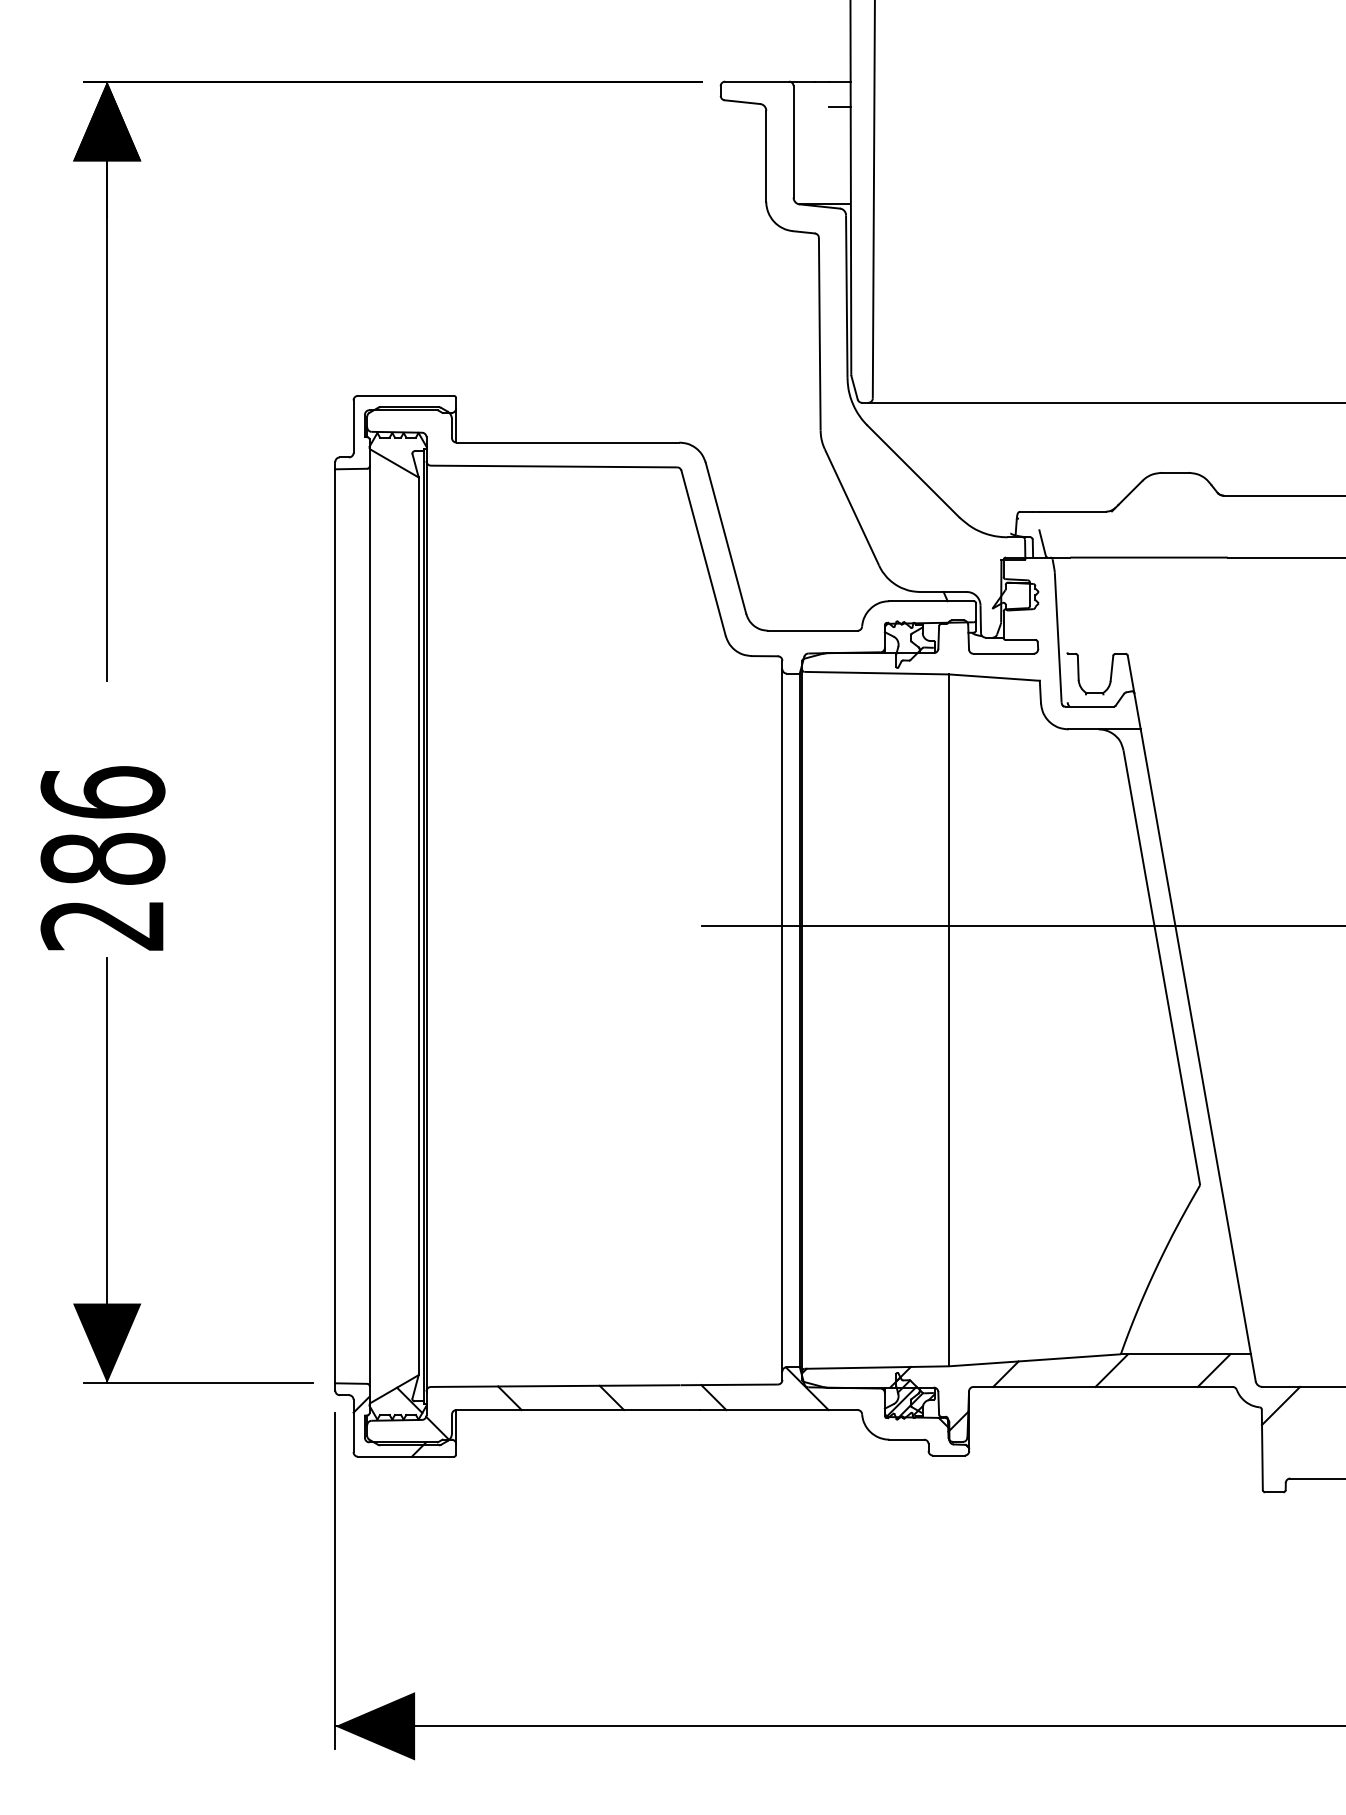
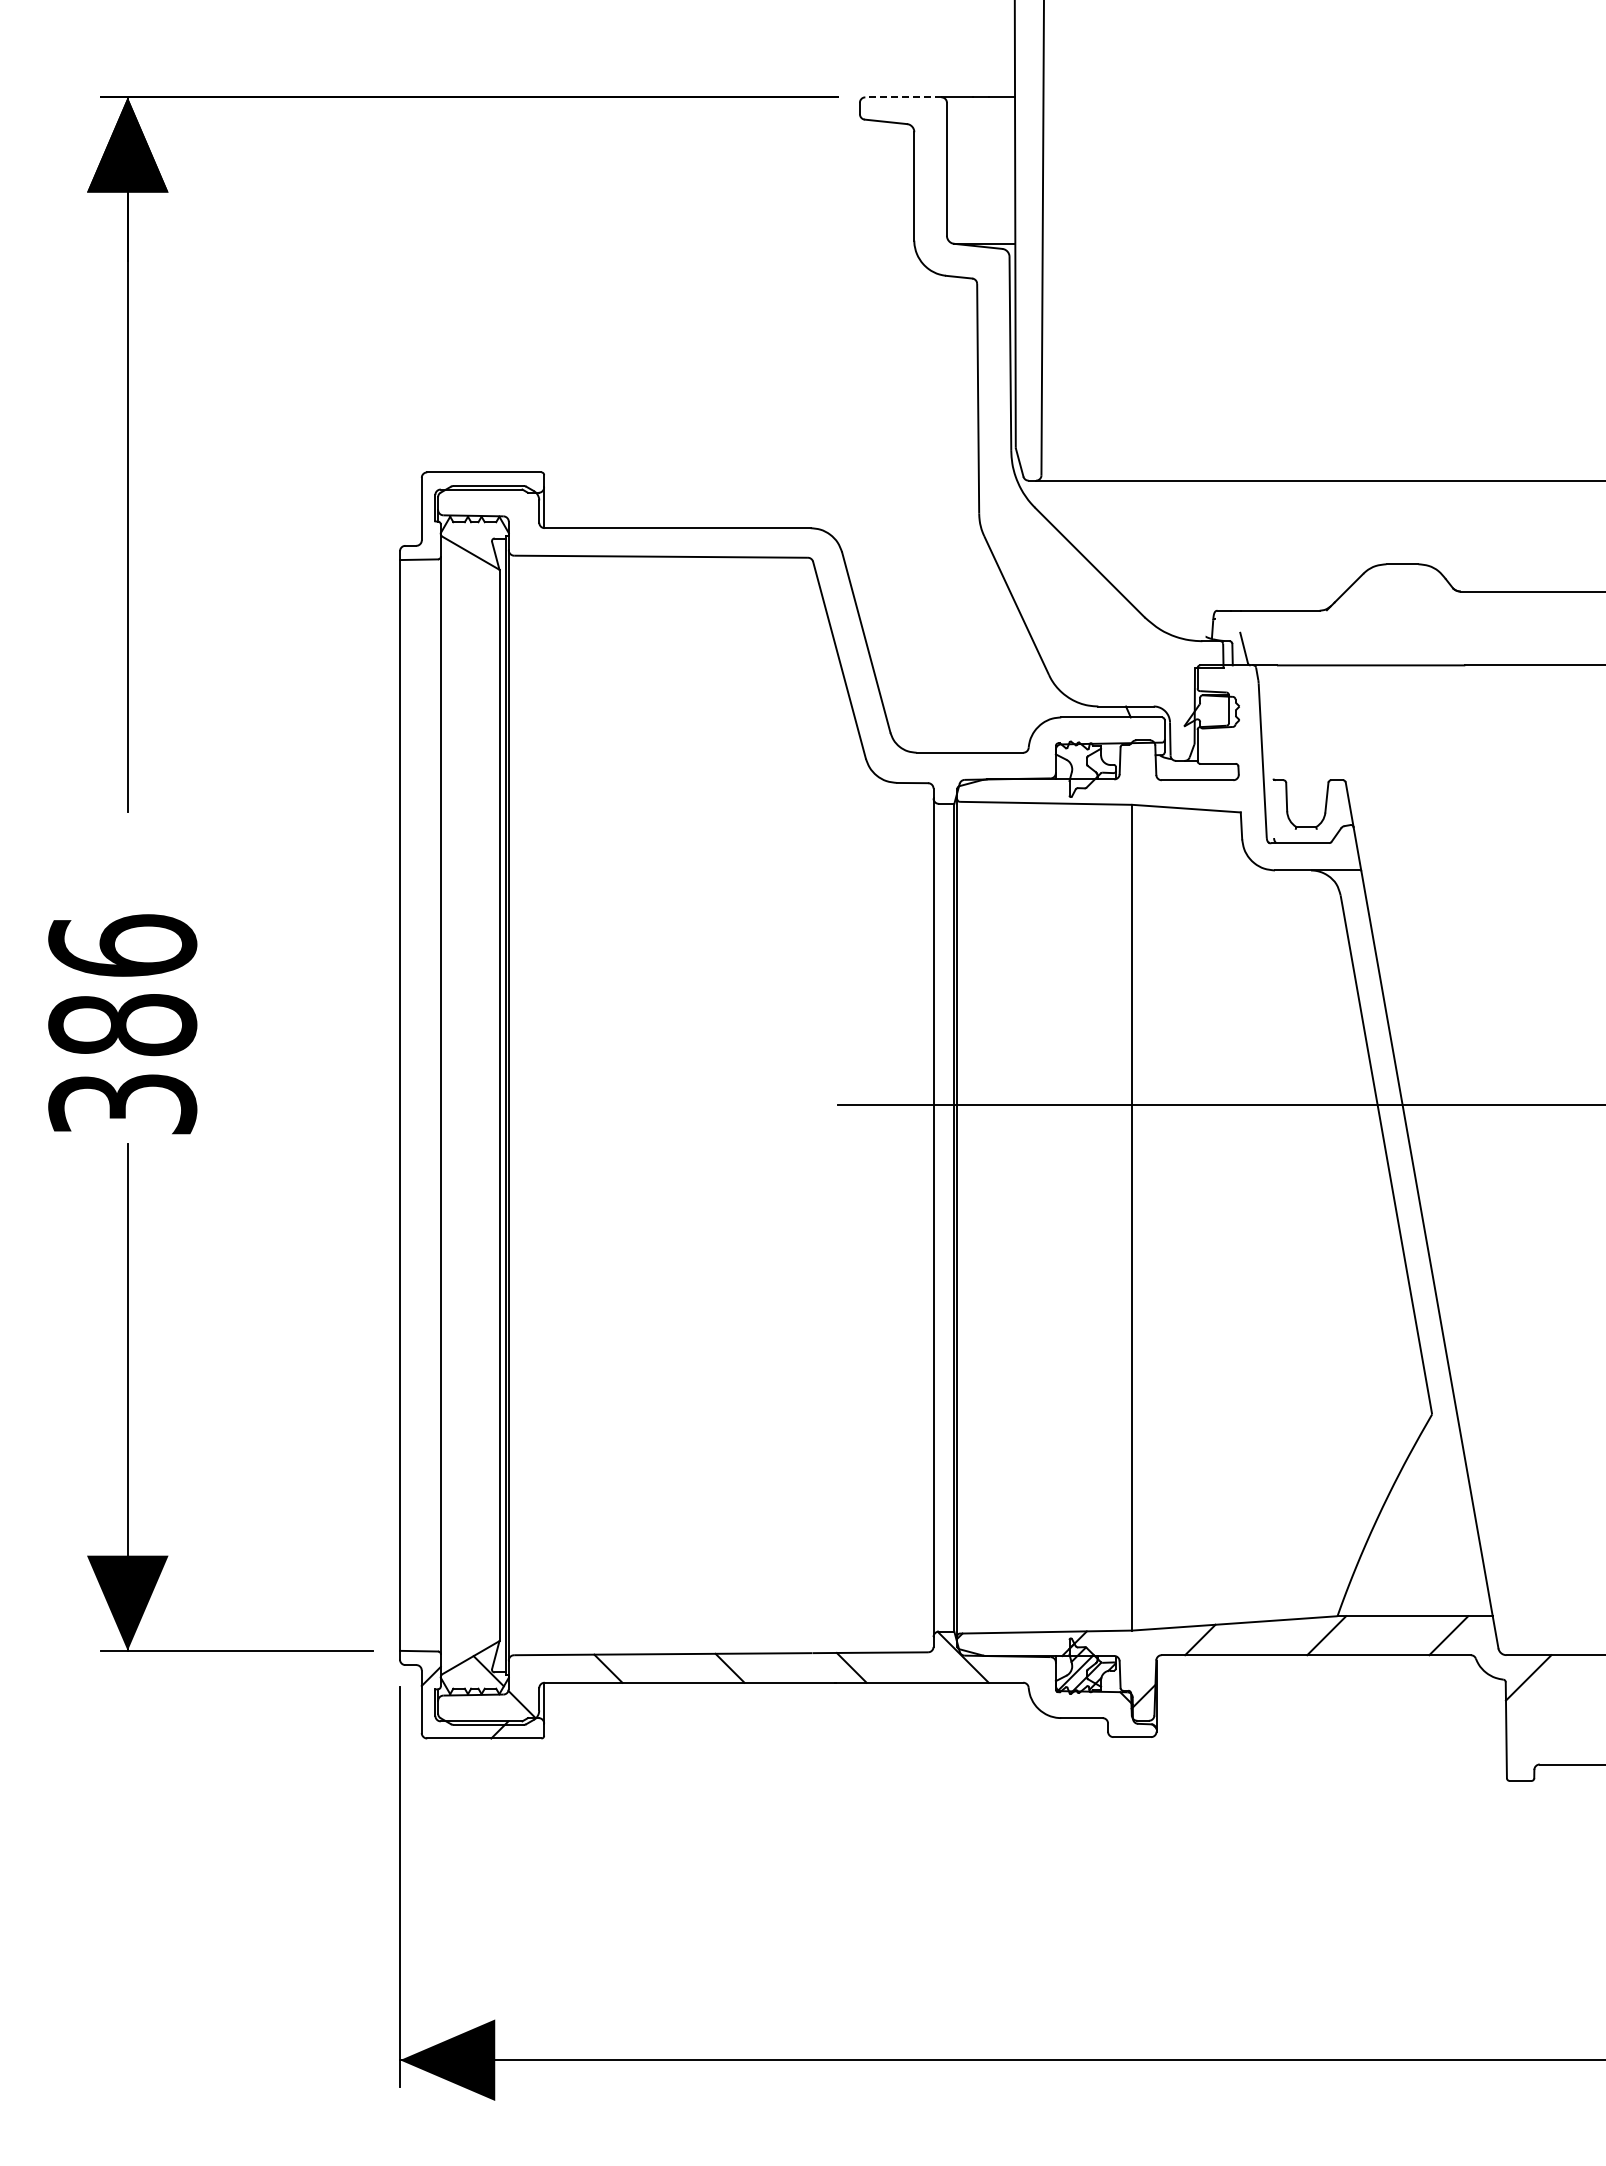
line: (756, 81) -> (902, 97), solid -> dashed
line: (840, 106) -> (1002, 127), removed
text: (102, 925) -> (122, 1104), 286 -> 386

